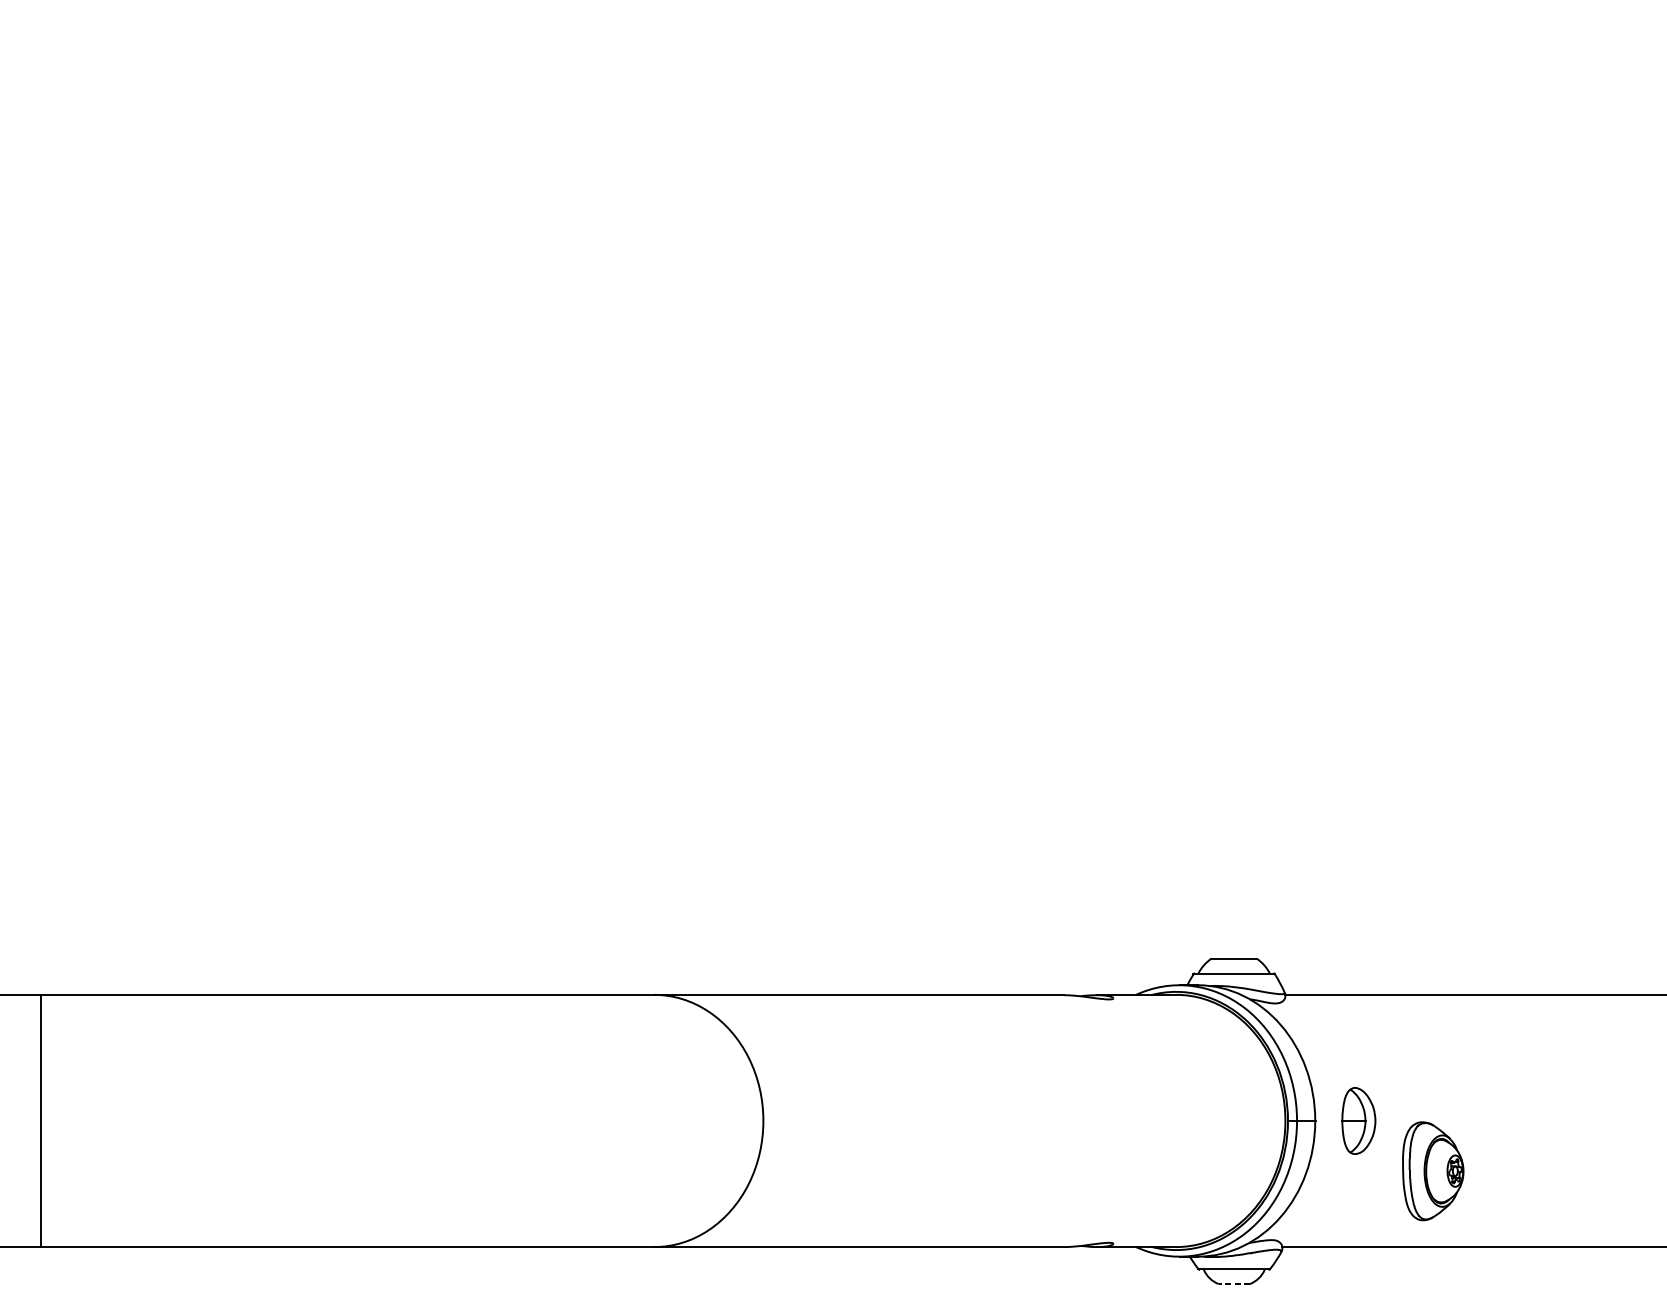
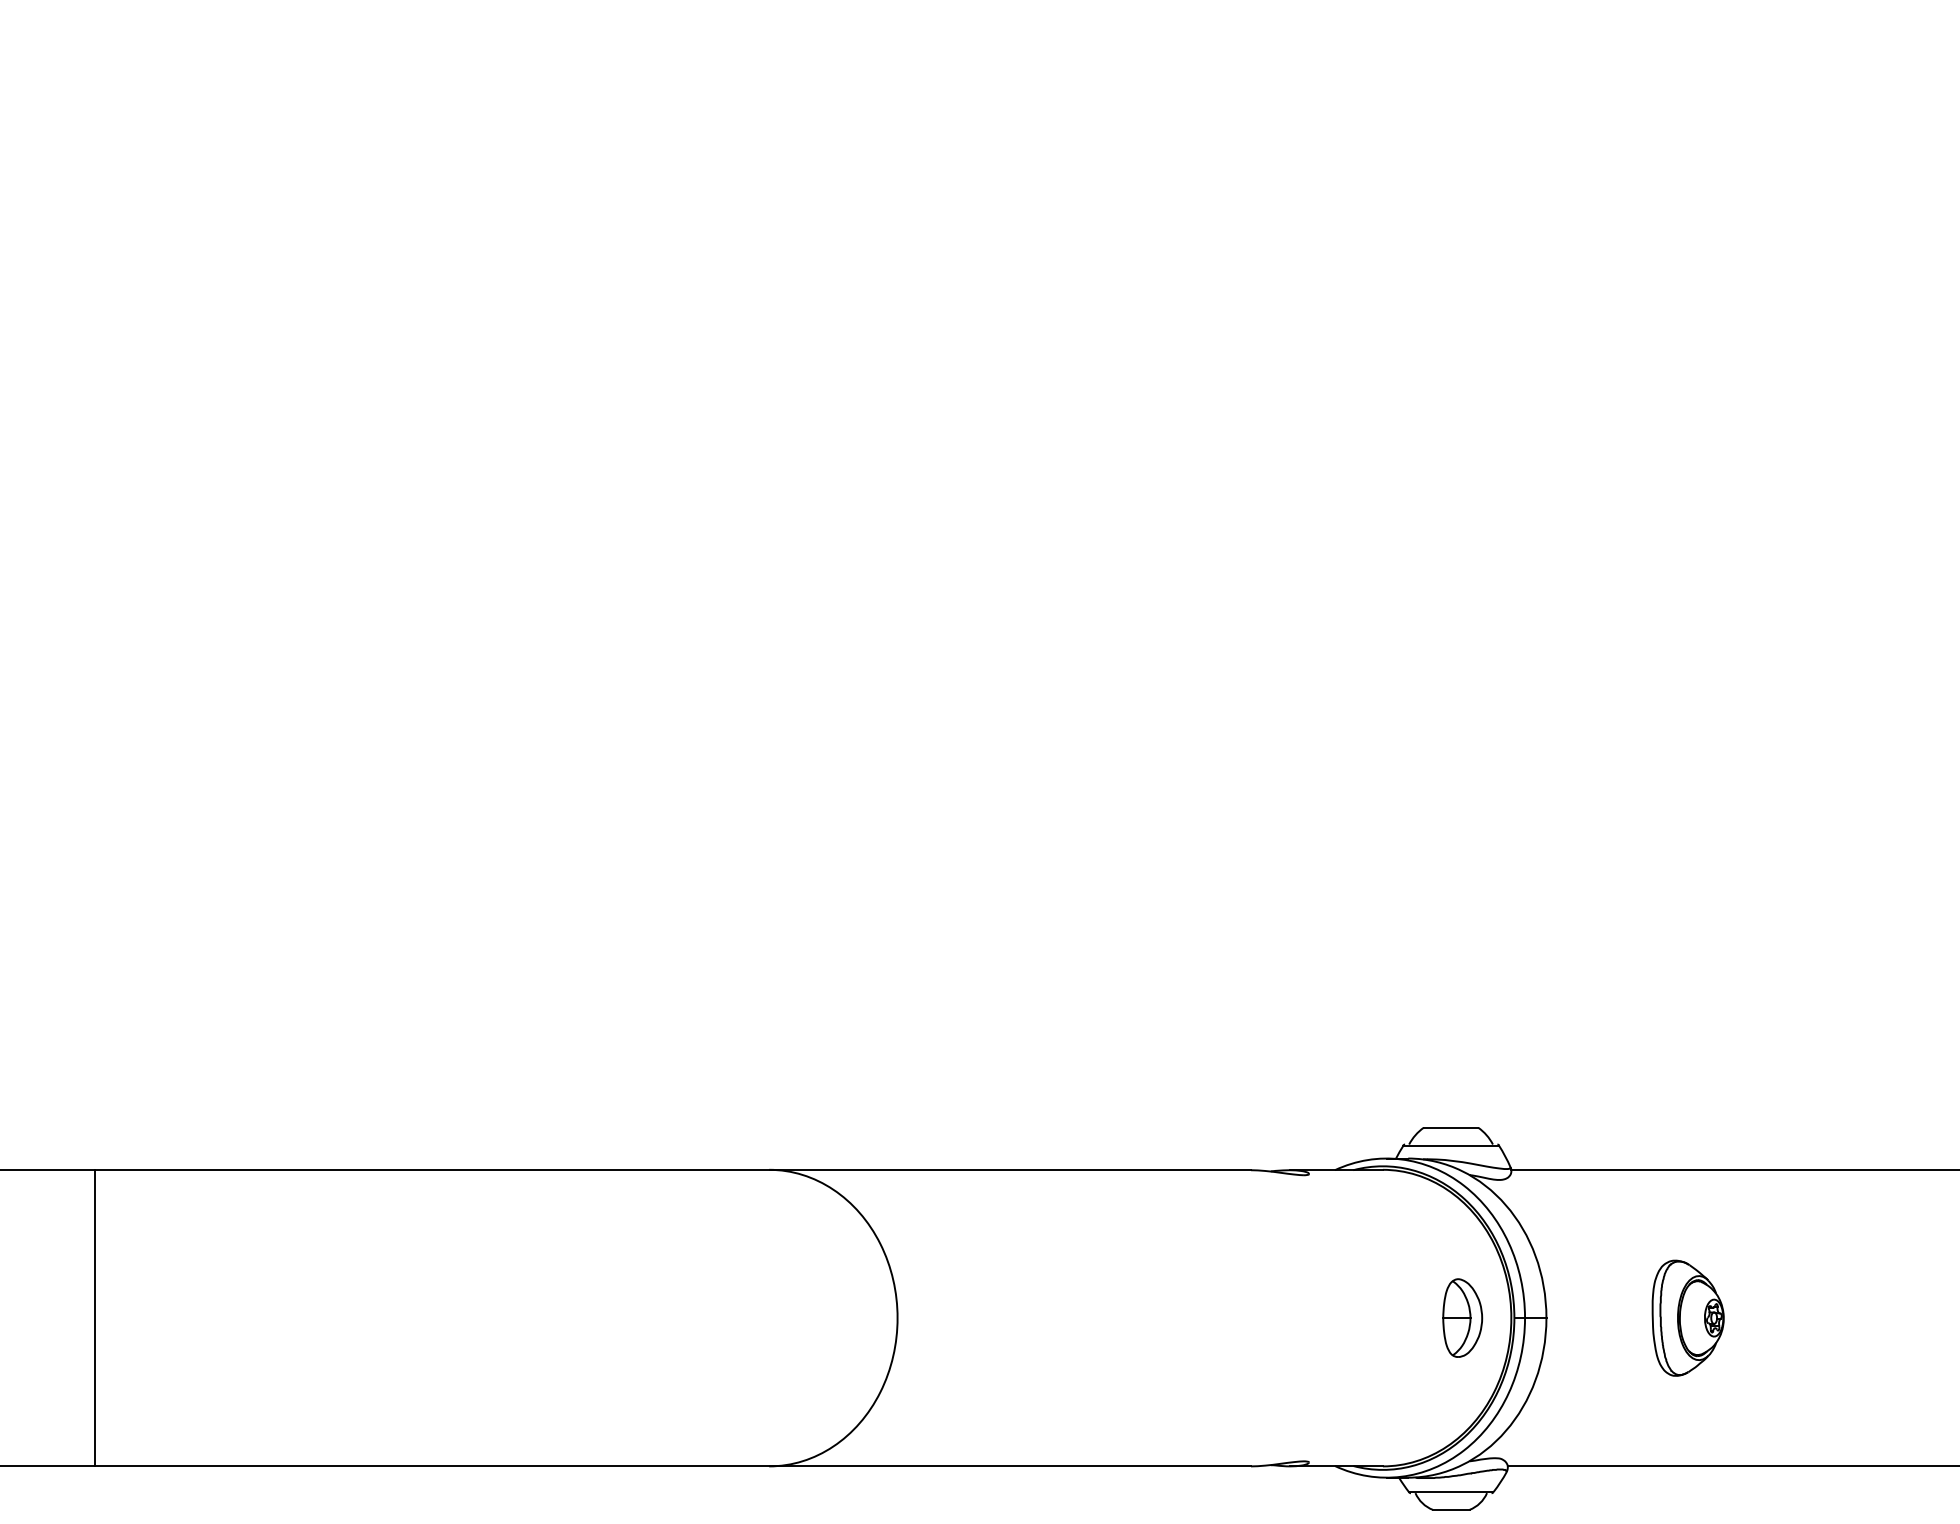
part: (1358, 1120) -> (1462, 1317), moved
line: (41, 1121) -> (95, 1318), moved
part: (1432, 1170) -> (1687, 1317), moved
line: (1233, 1283) -> (1450, 1509), dashed -> solid

